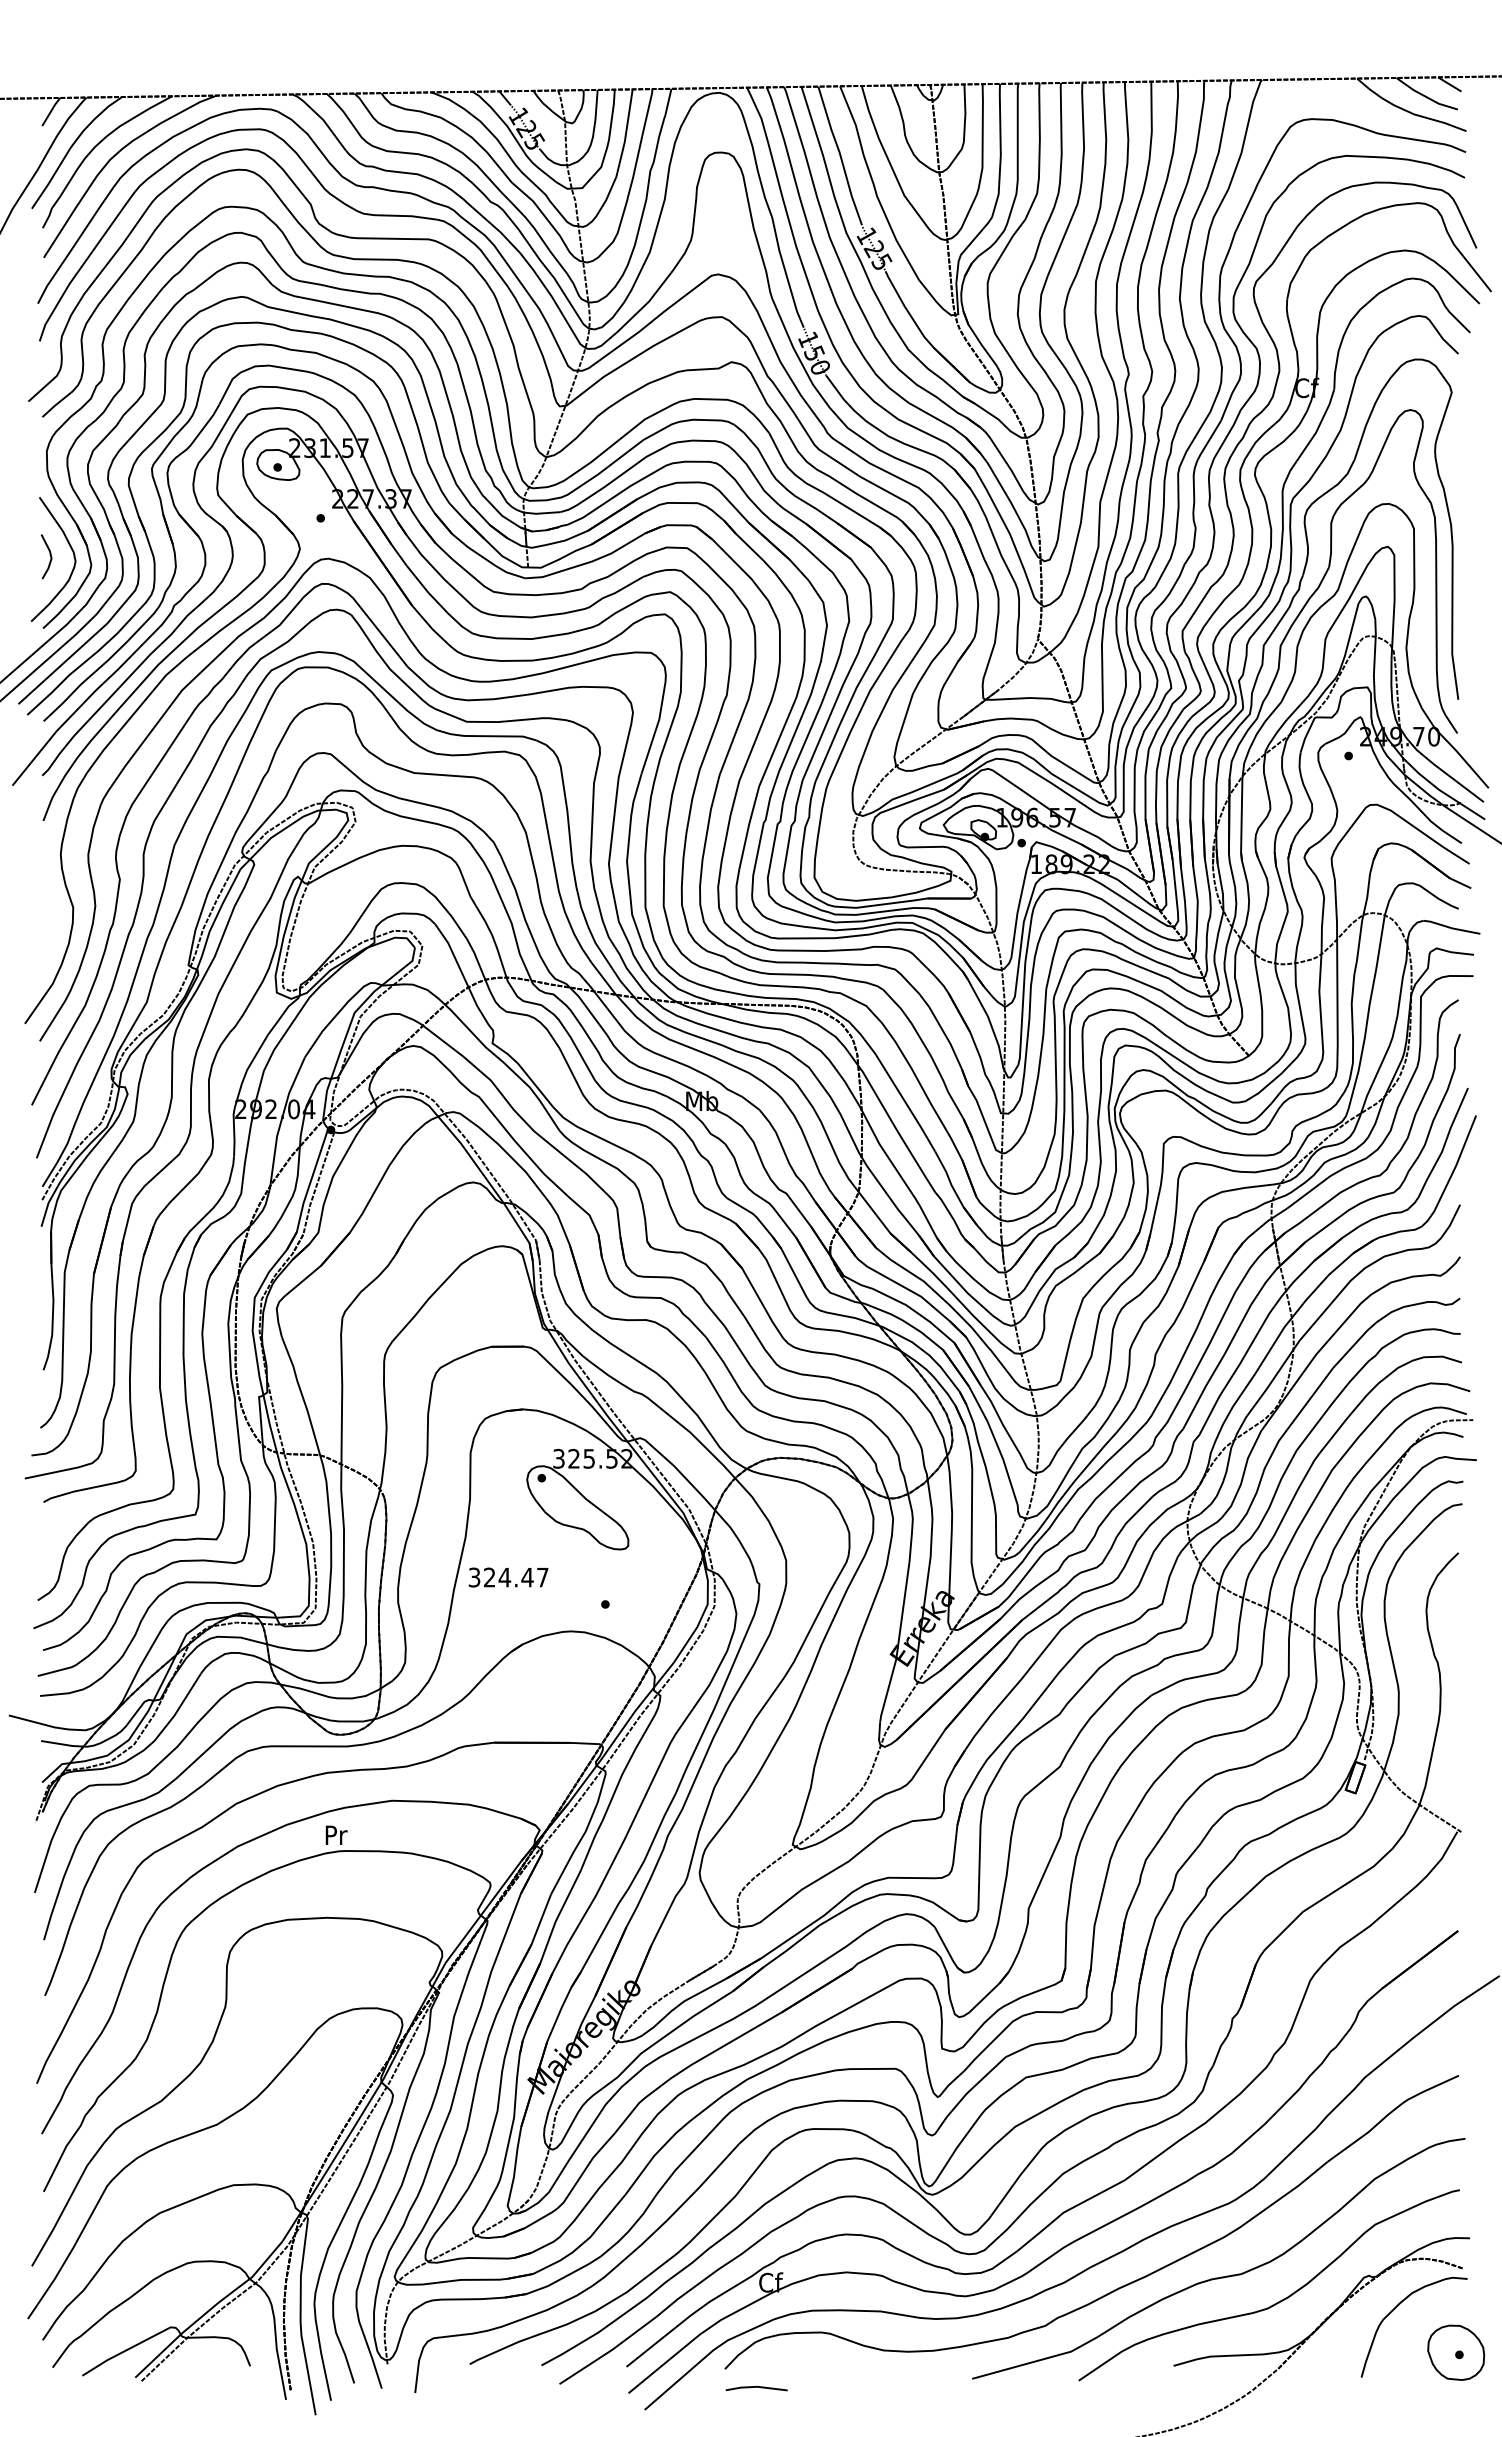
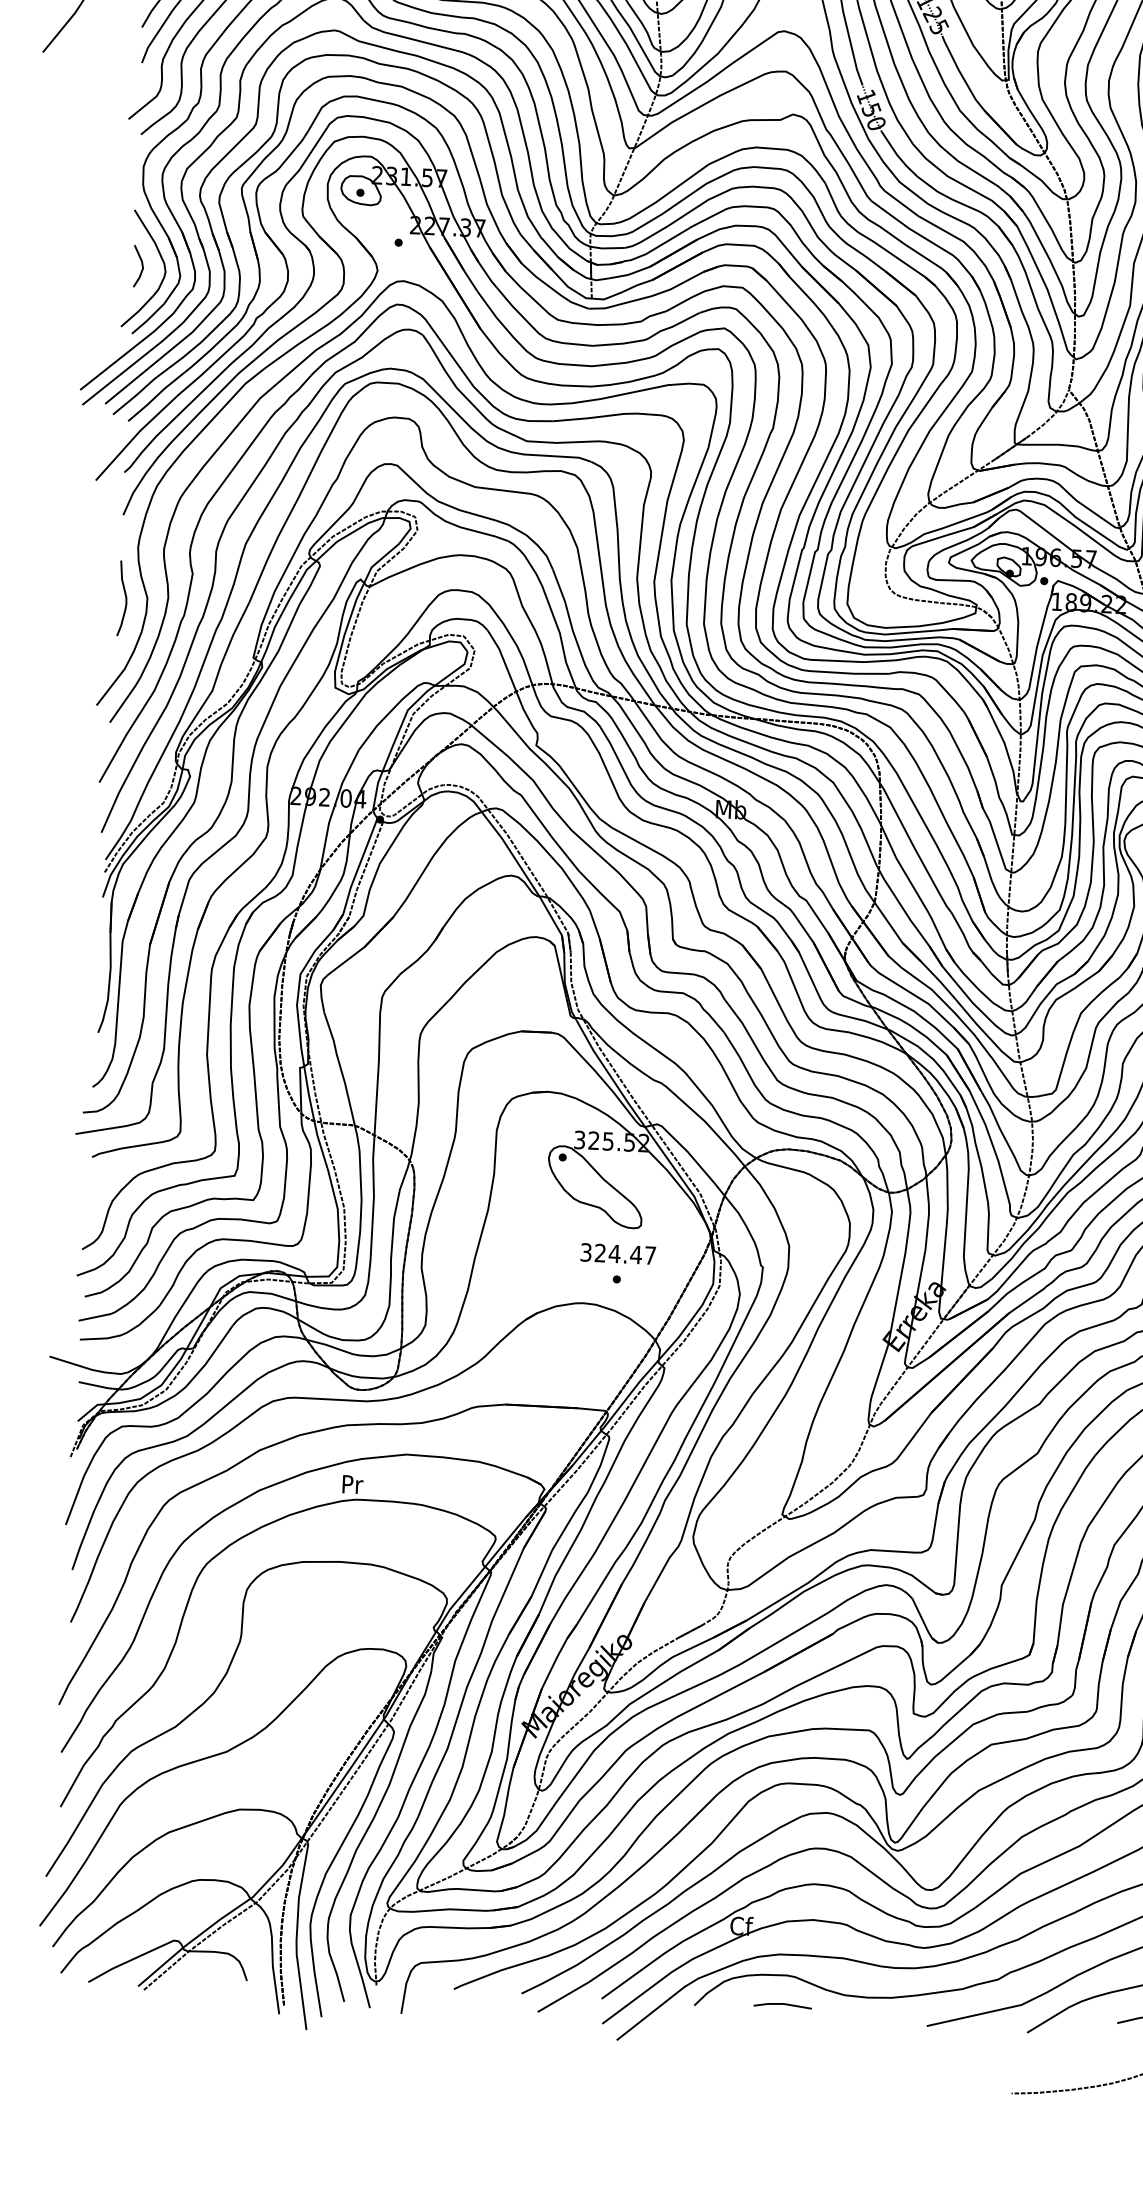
curve: (49, 907) -> (125, 597), added
text: (508, 1577) -> (618, 1254), moved
line: (756, 2387) -> (782, 2004), moved

